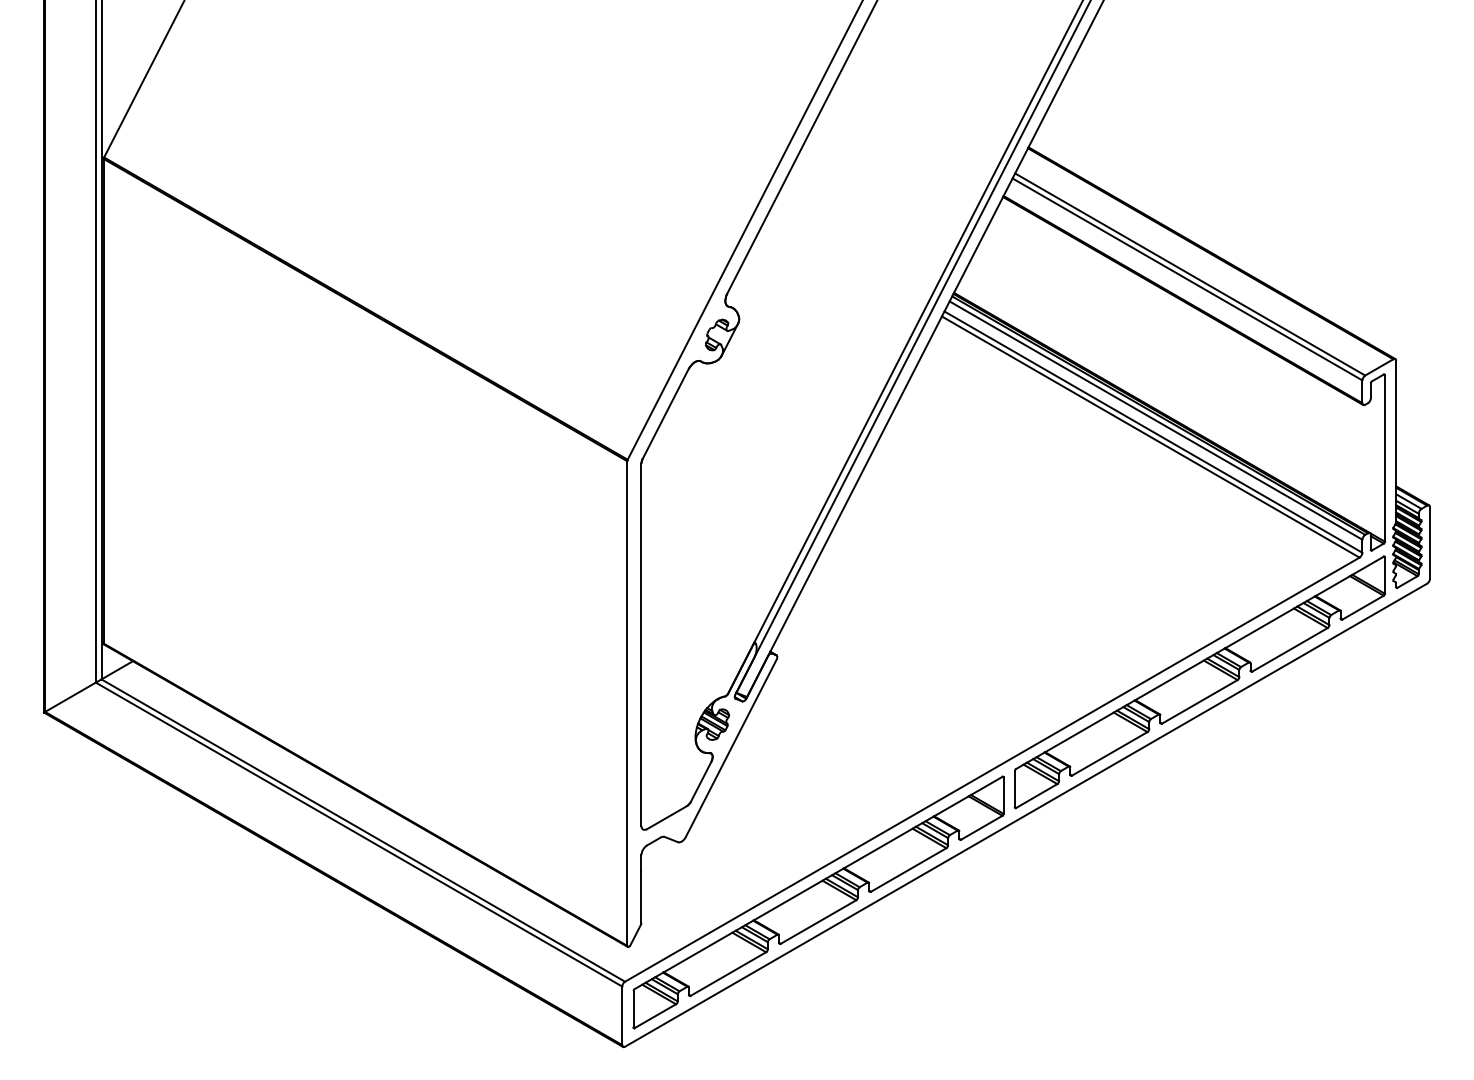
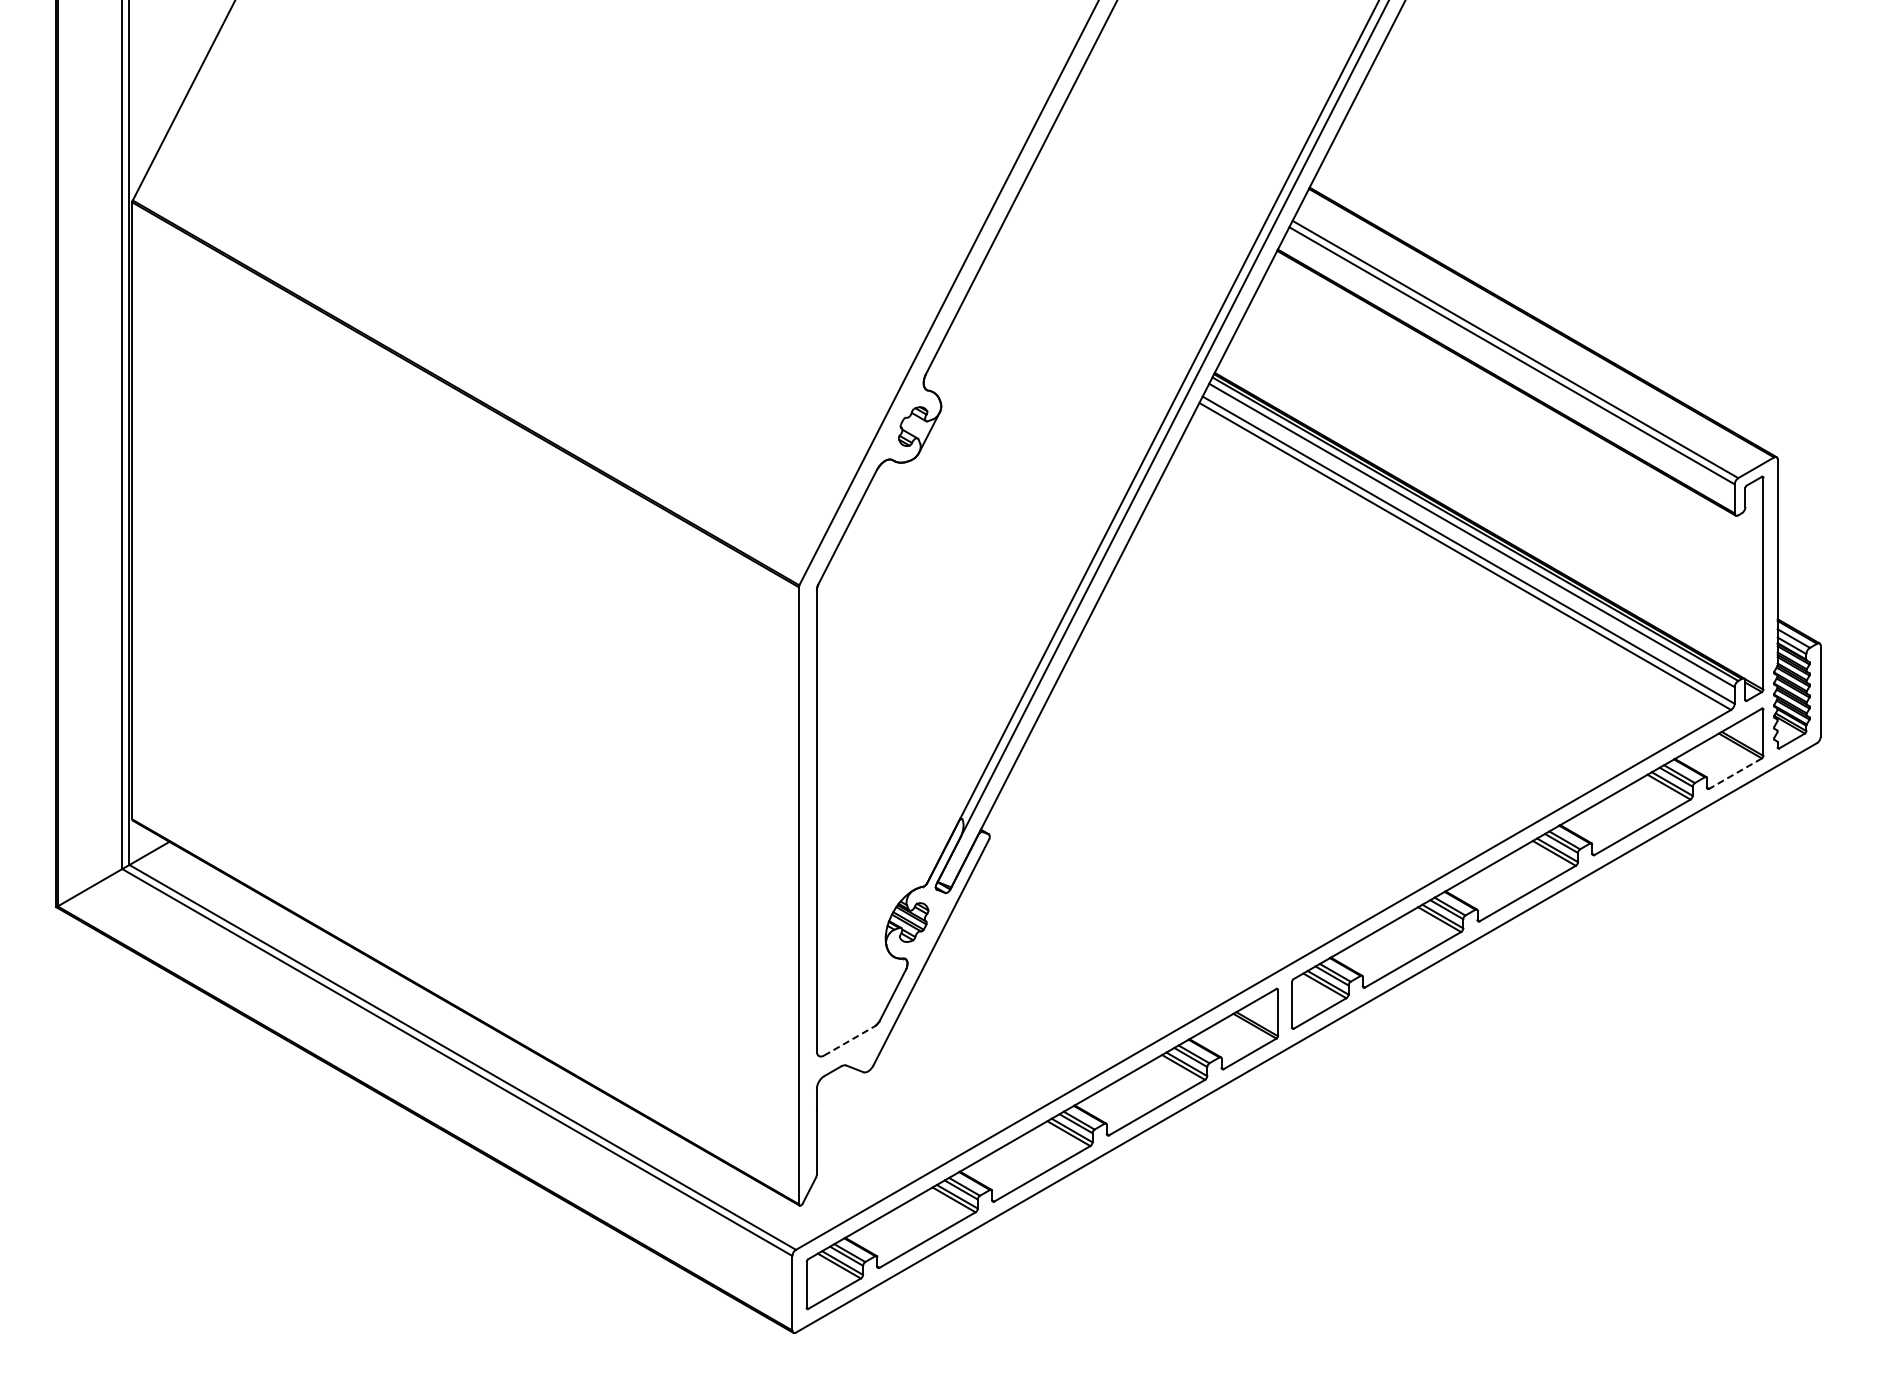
line: (1363, 607) -> (1735, 773), solid -> dashed
line: (667, 817) -> (849, 1040), solid -> dashed

